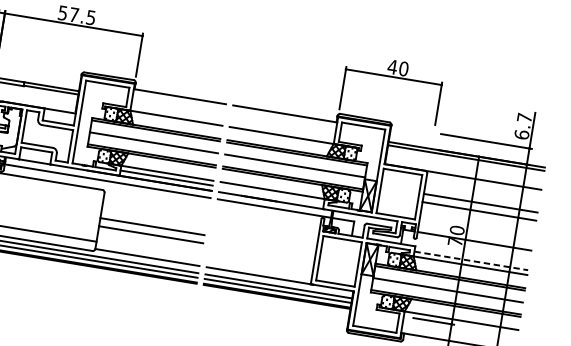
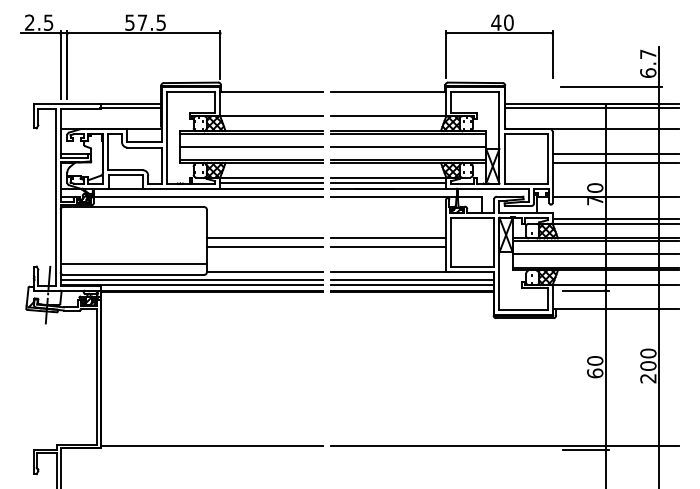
line: (272, 195) -> (388, 182), added
line: (263, 244) -> (388, 237), added
line: (262, 252) -> (388, 246), added
line: (471, 261) -> (616, 218), dashed -> solid

